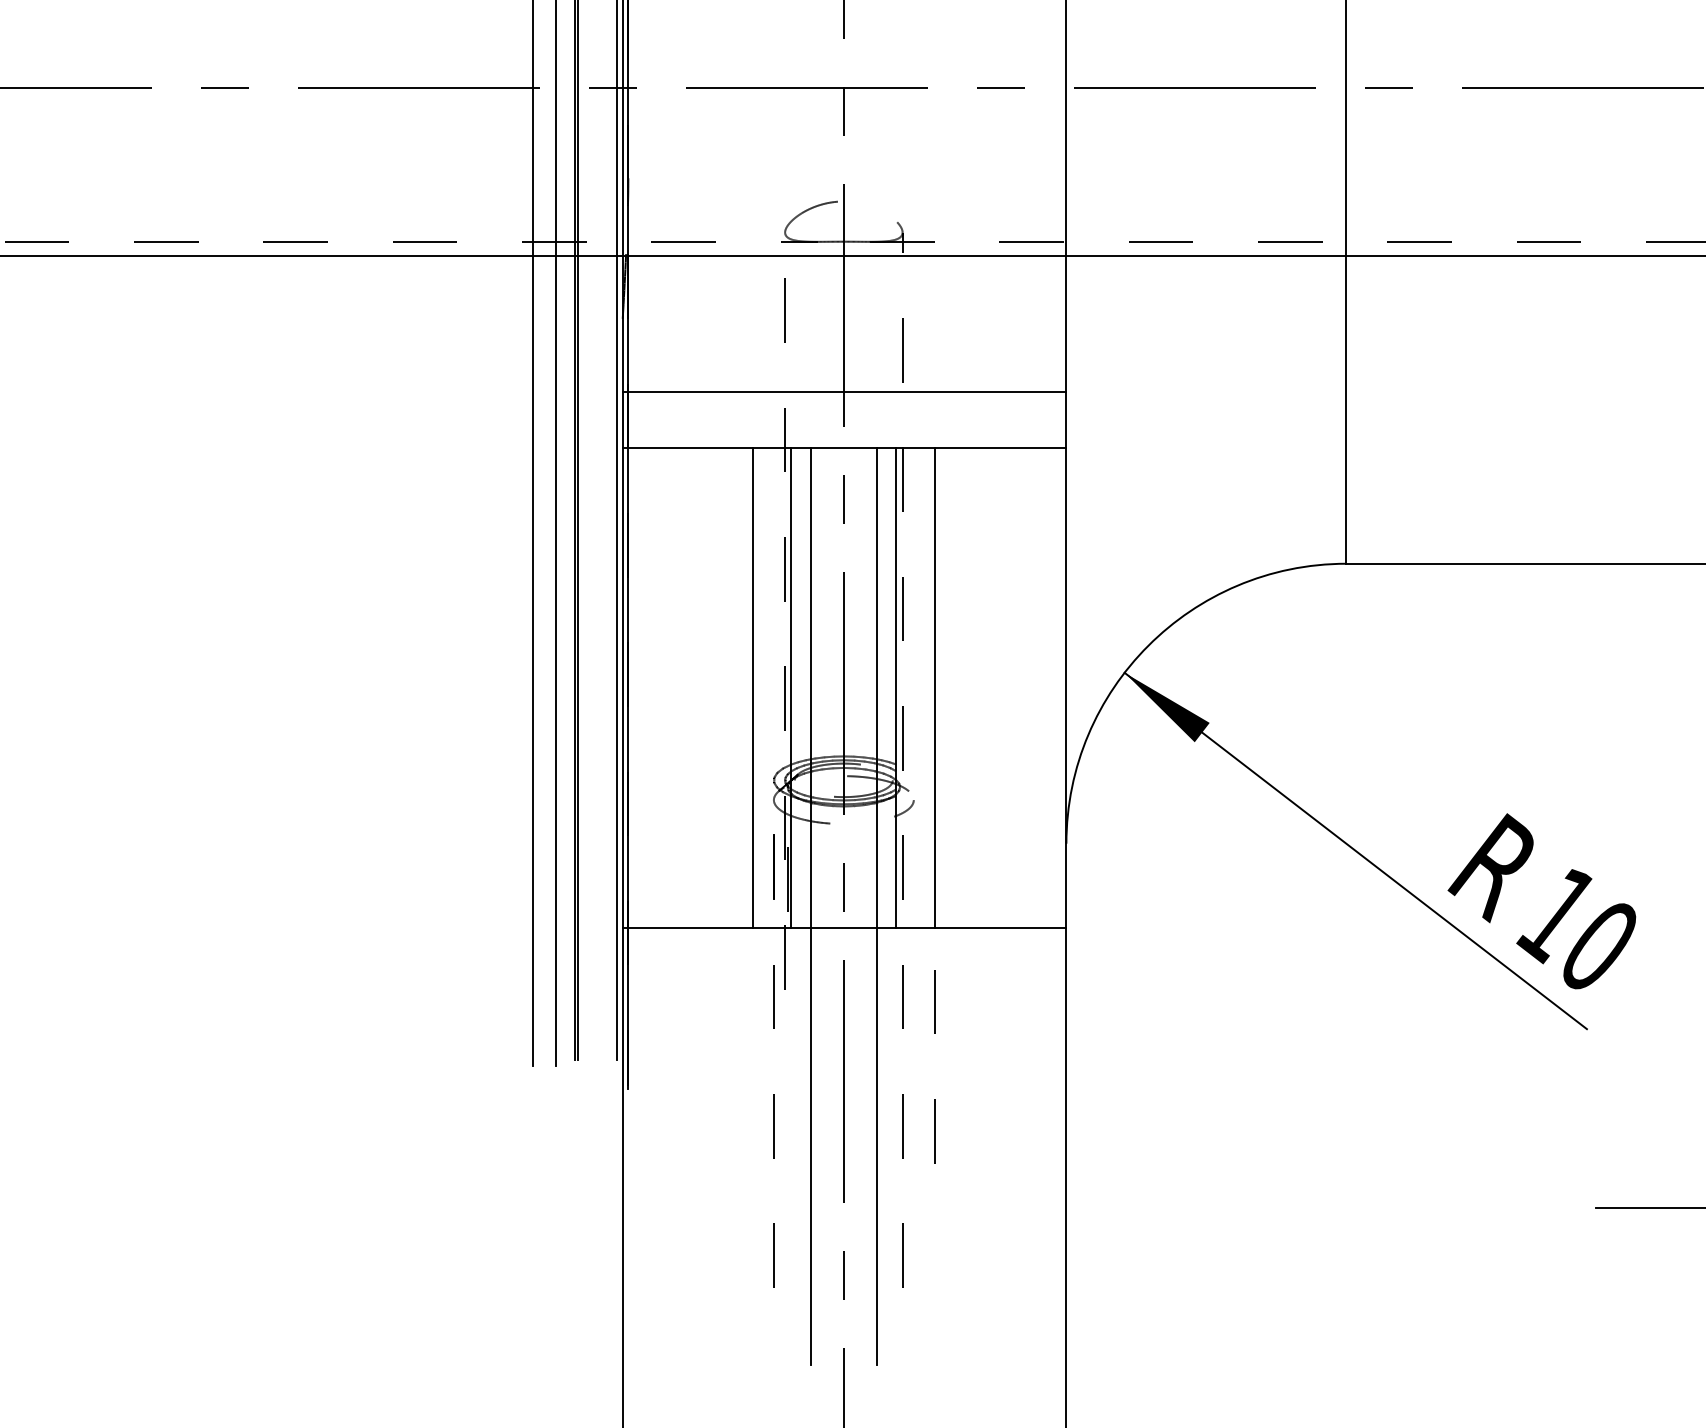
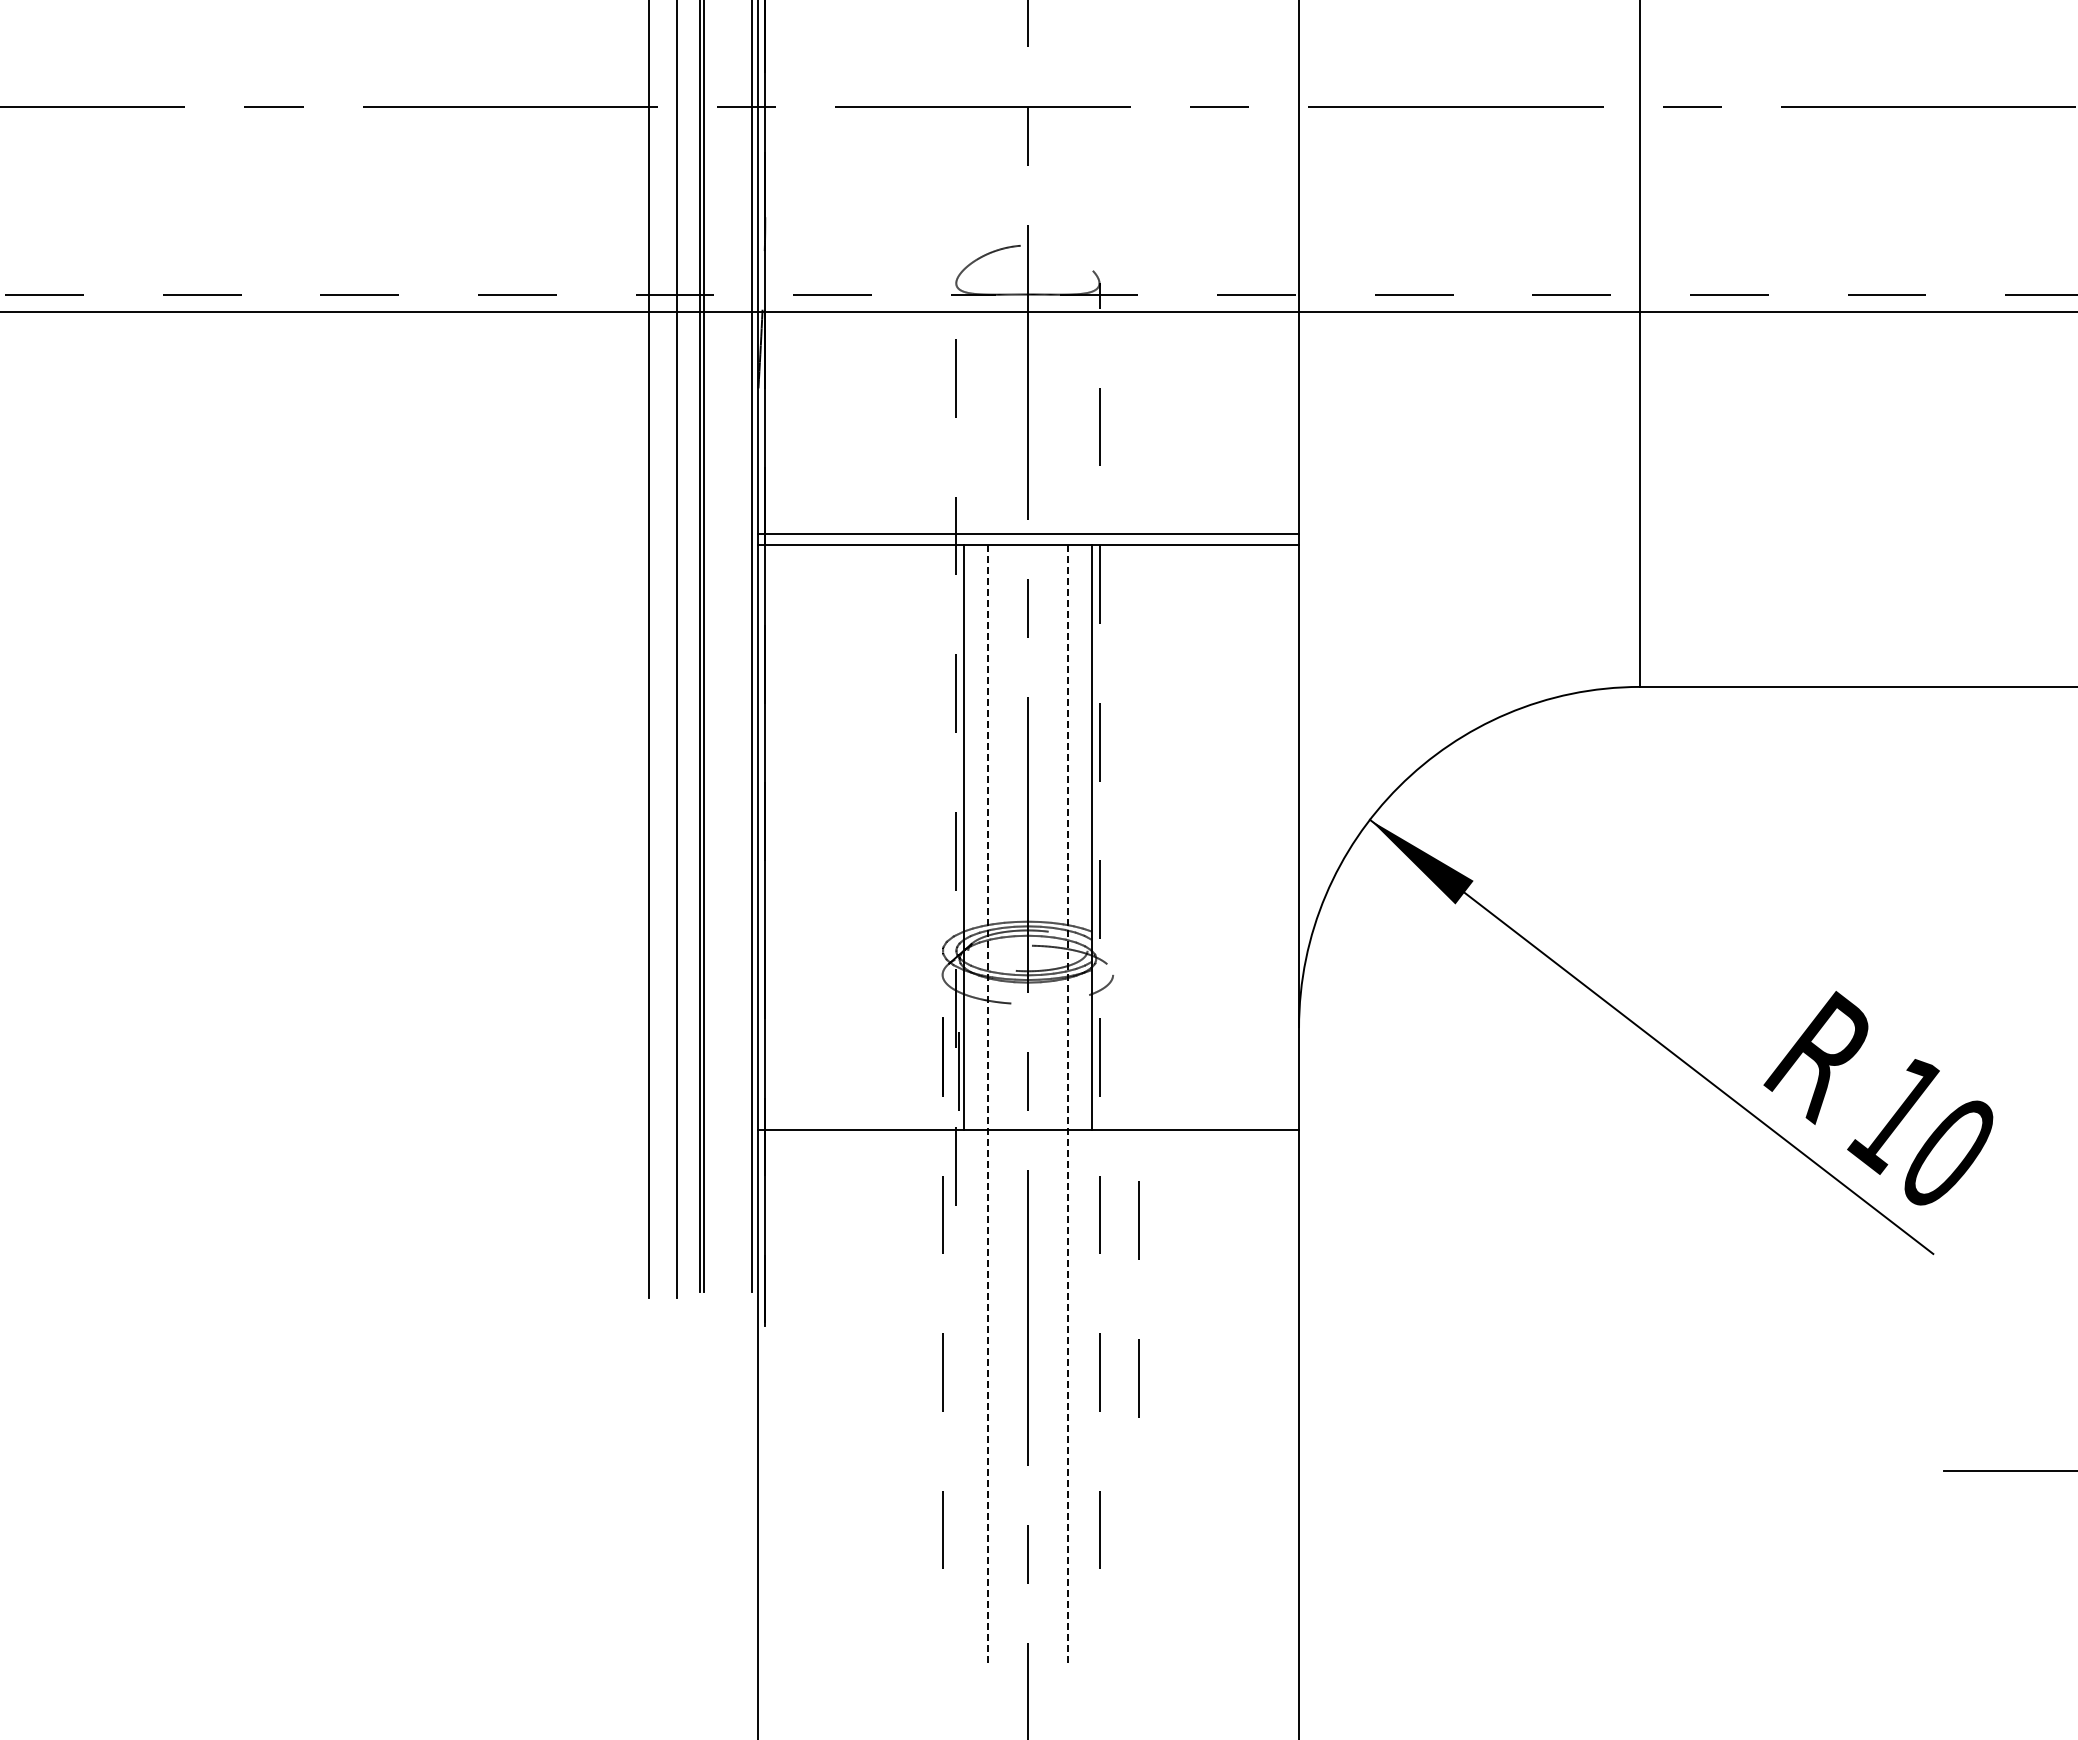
line: (844, 391) -> (1028, 534), moved
line: (753, 687) -> (917, 837), removed
line: (934, 687) -> (1138, 837), removed
line: (810, 906) -> (987, 1104), solid -> dashed
line: (876, 906) -> (1067, 1104), solid -> dashed

